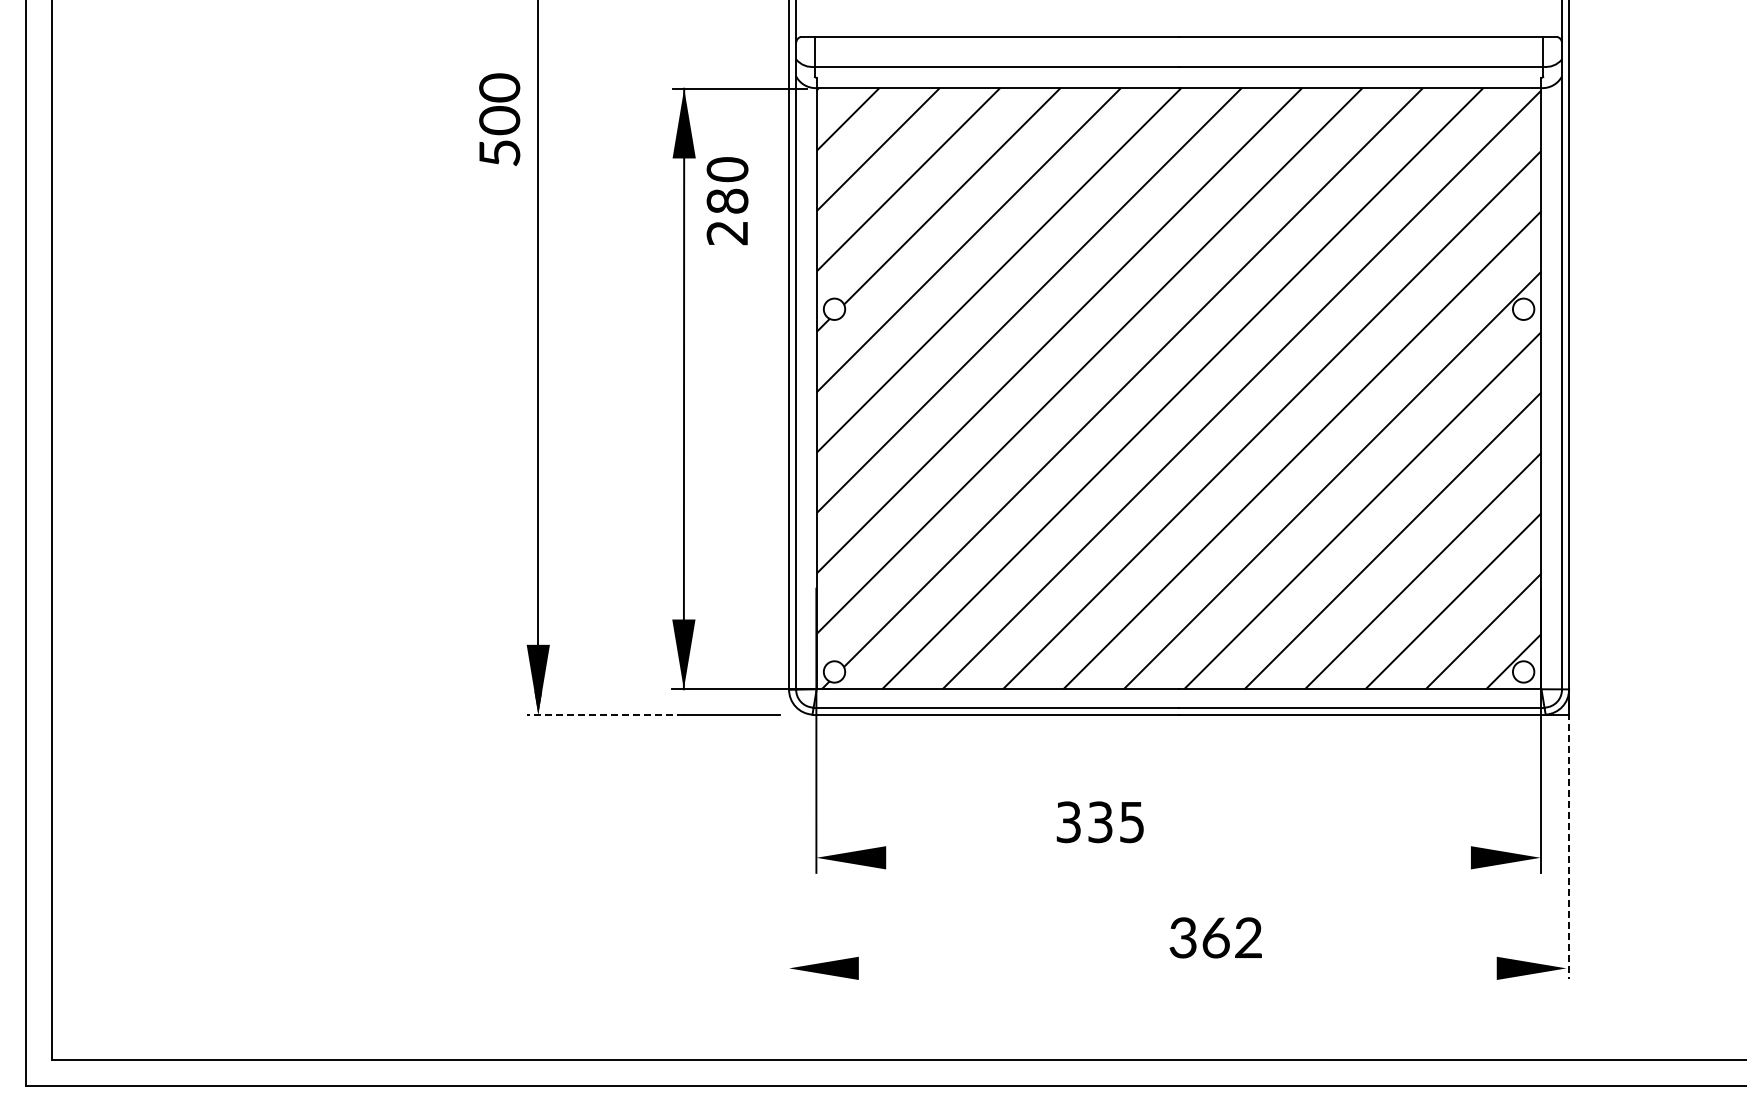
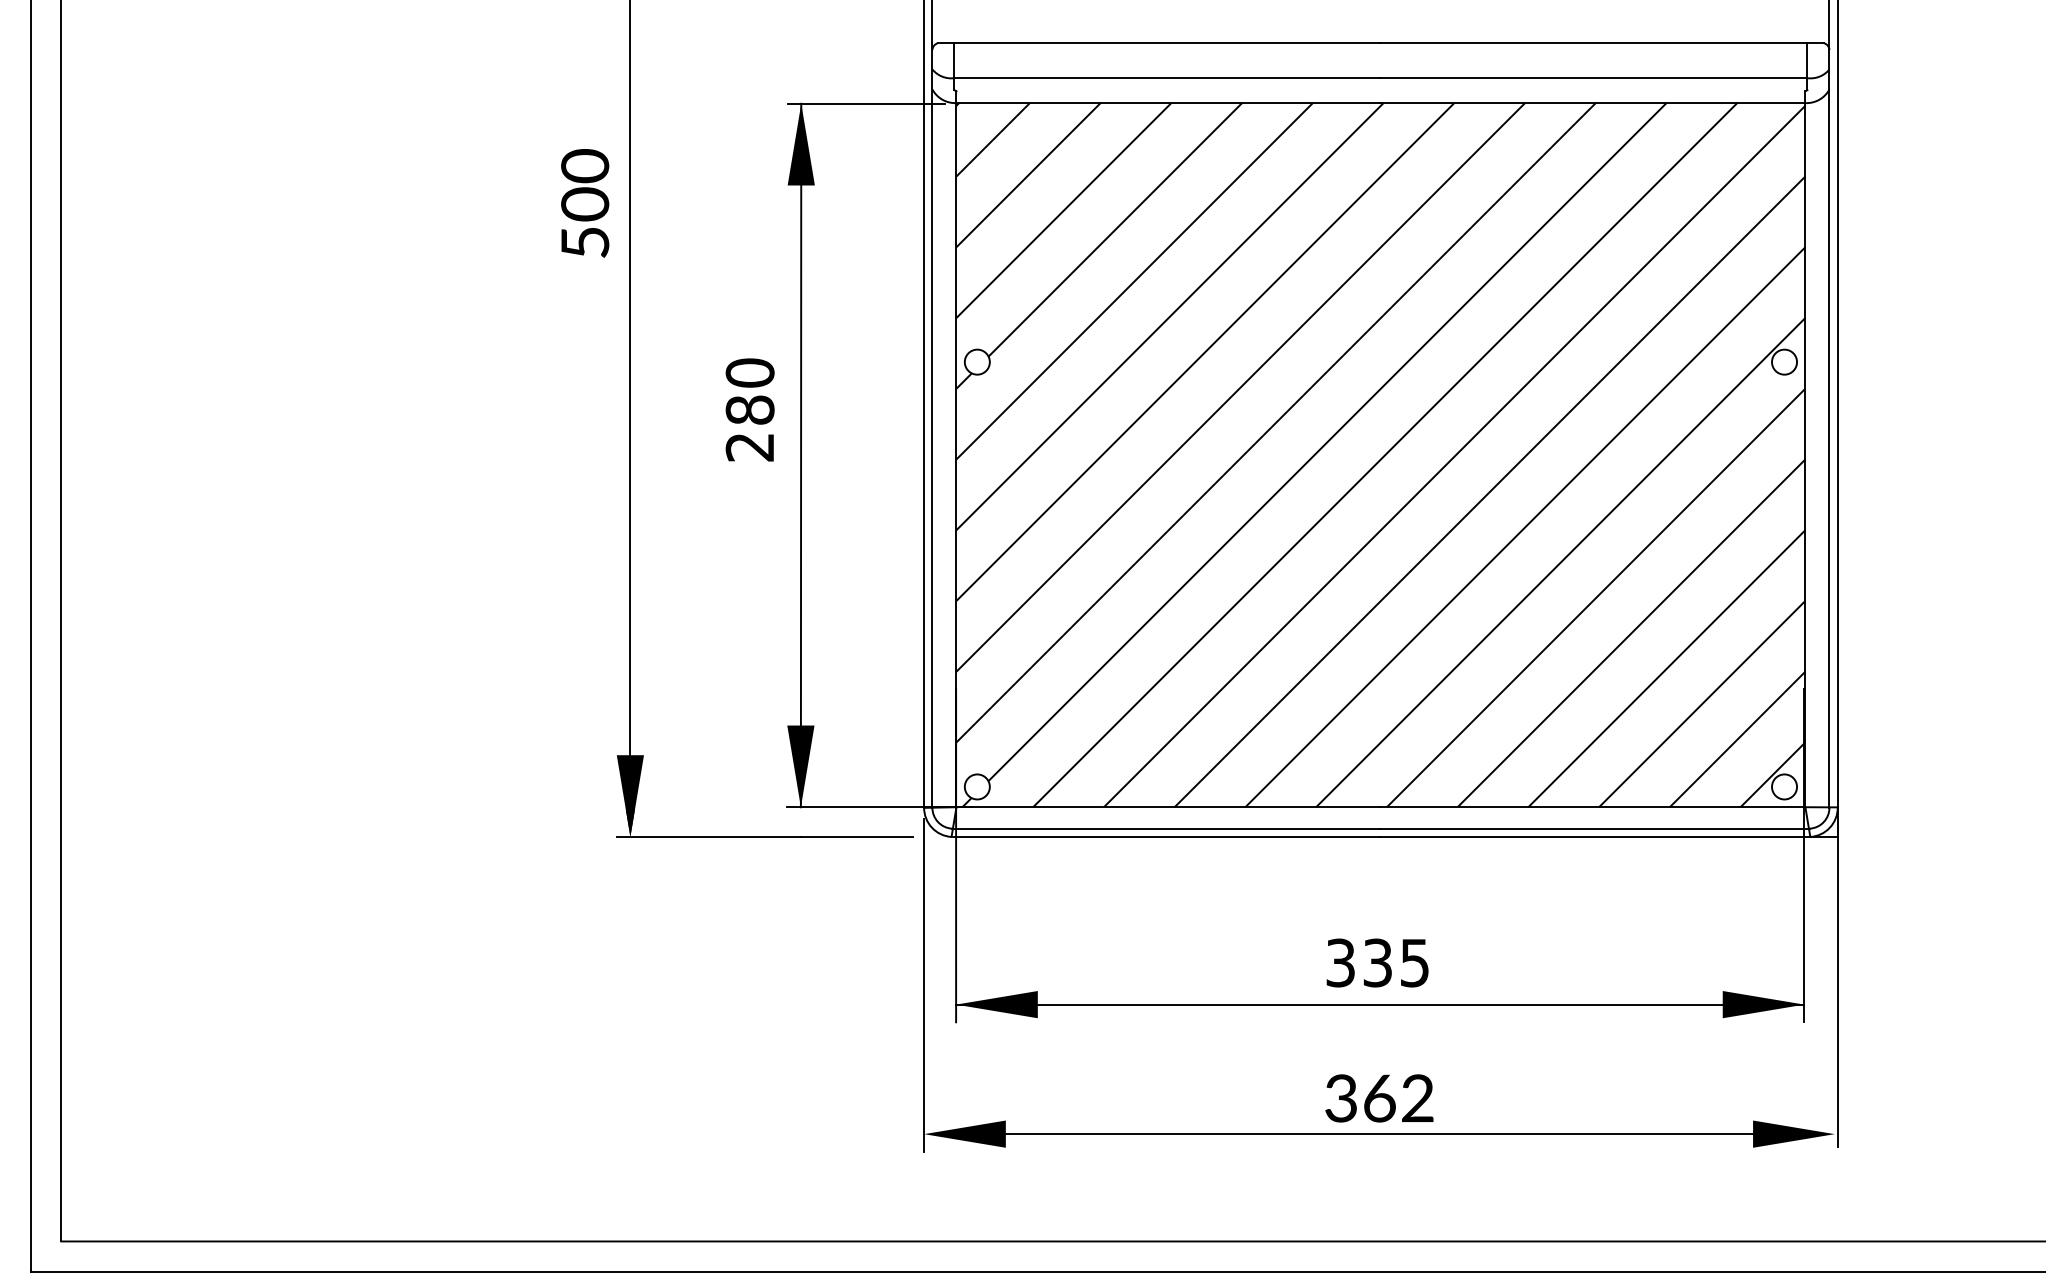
text: (499, 119) -> (584, 203), moved
text: (727, 201) -> (750, 410), moved
line: (605, 714) -> (709, 836), dashed -> solid
text: (1099, 822) -> (1376, 963), moved
line: (1569, 840) -> (1838, 984), dashed -> solid
line: (789, 841) -> (924, 985), added
line: (1178, 857) -> (1380, 1004), added
text: (1215, 937) -> (1379, 1097), moved
line: (1176, 968) -> (1377, 1134), added

